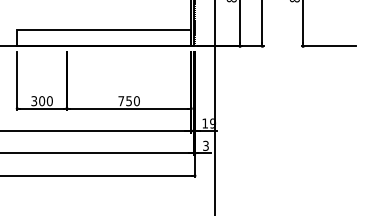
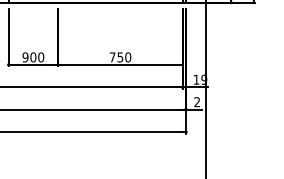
text: (34, 100) -> (25, 56), 300 -> 900
text: (205, 145) -> (196, 101), 3 -> 2

